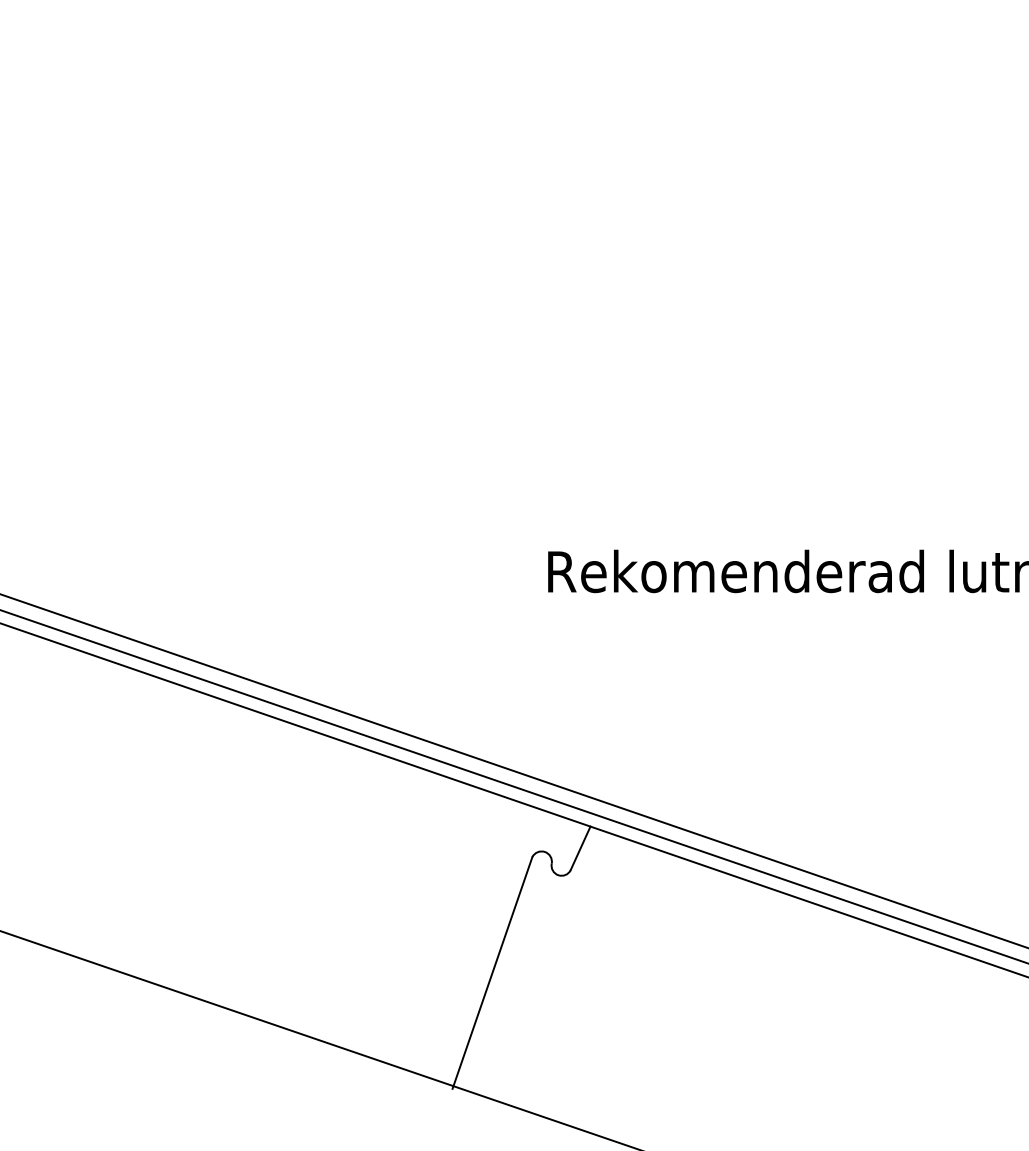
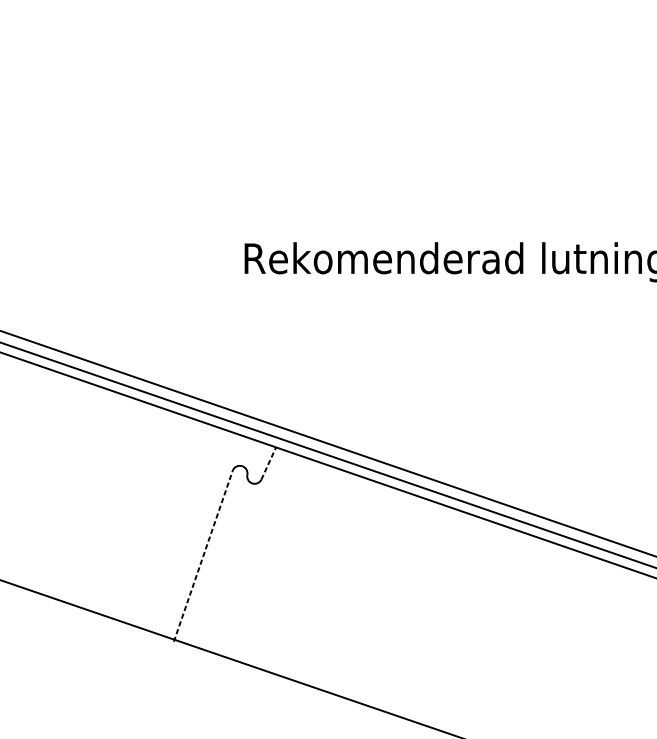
line: (580, 848) -> (268, 463), solid -> dashed
line: (492, 972) -> (203, 555), solid -> dashed

